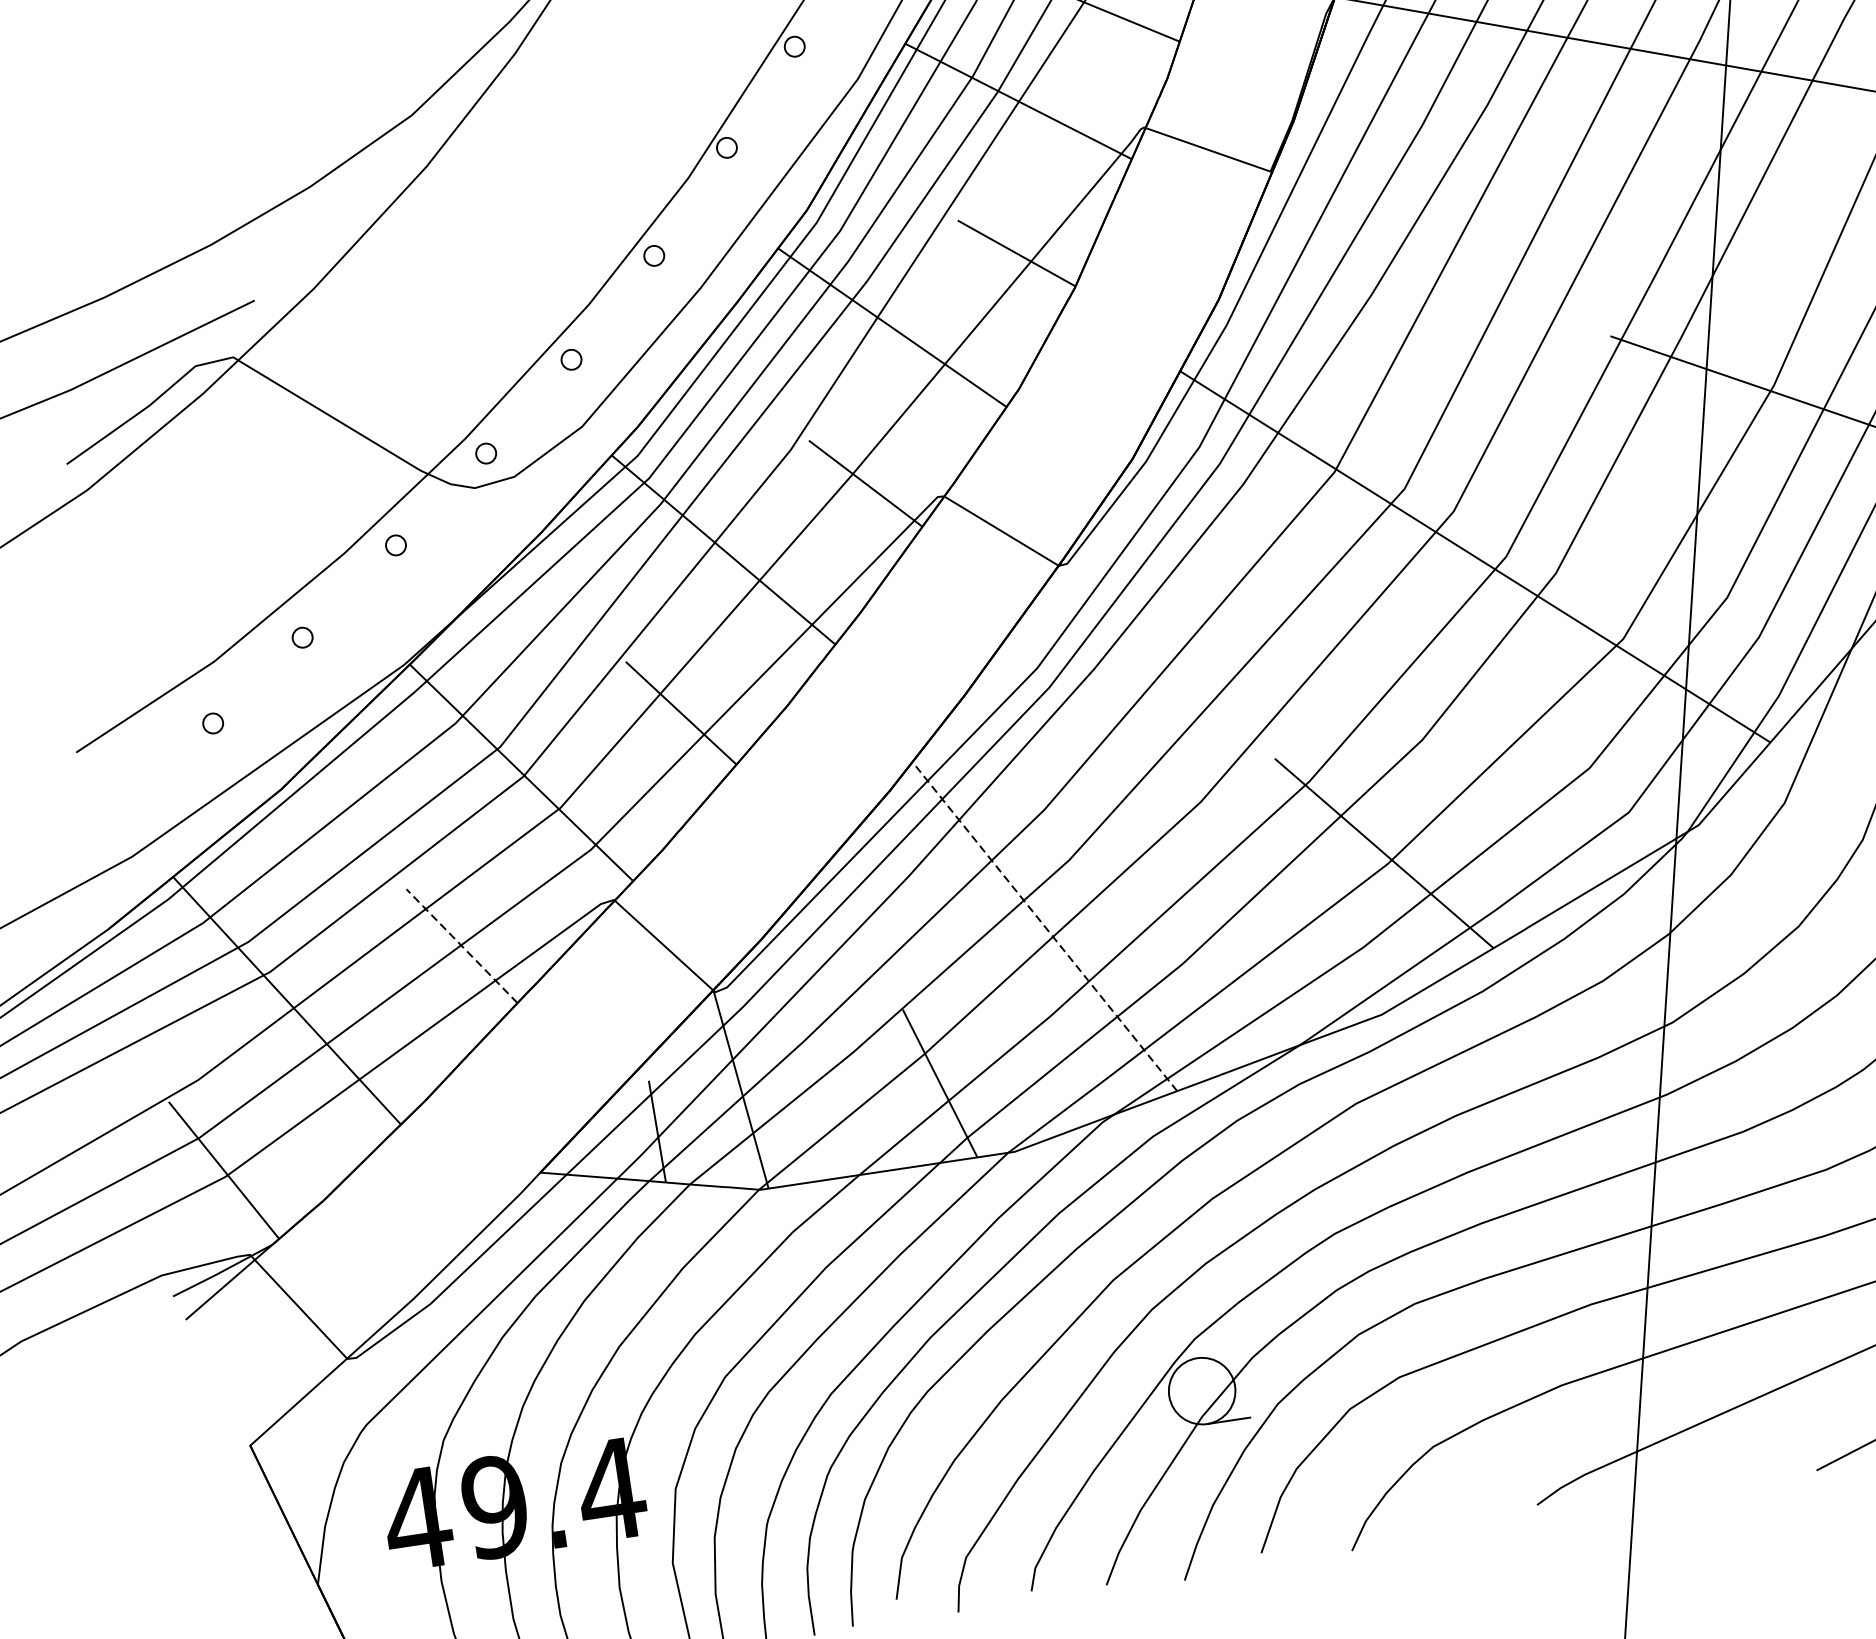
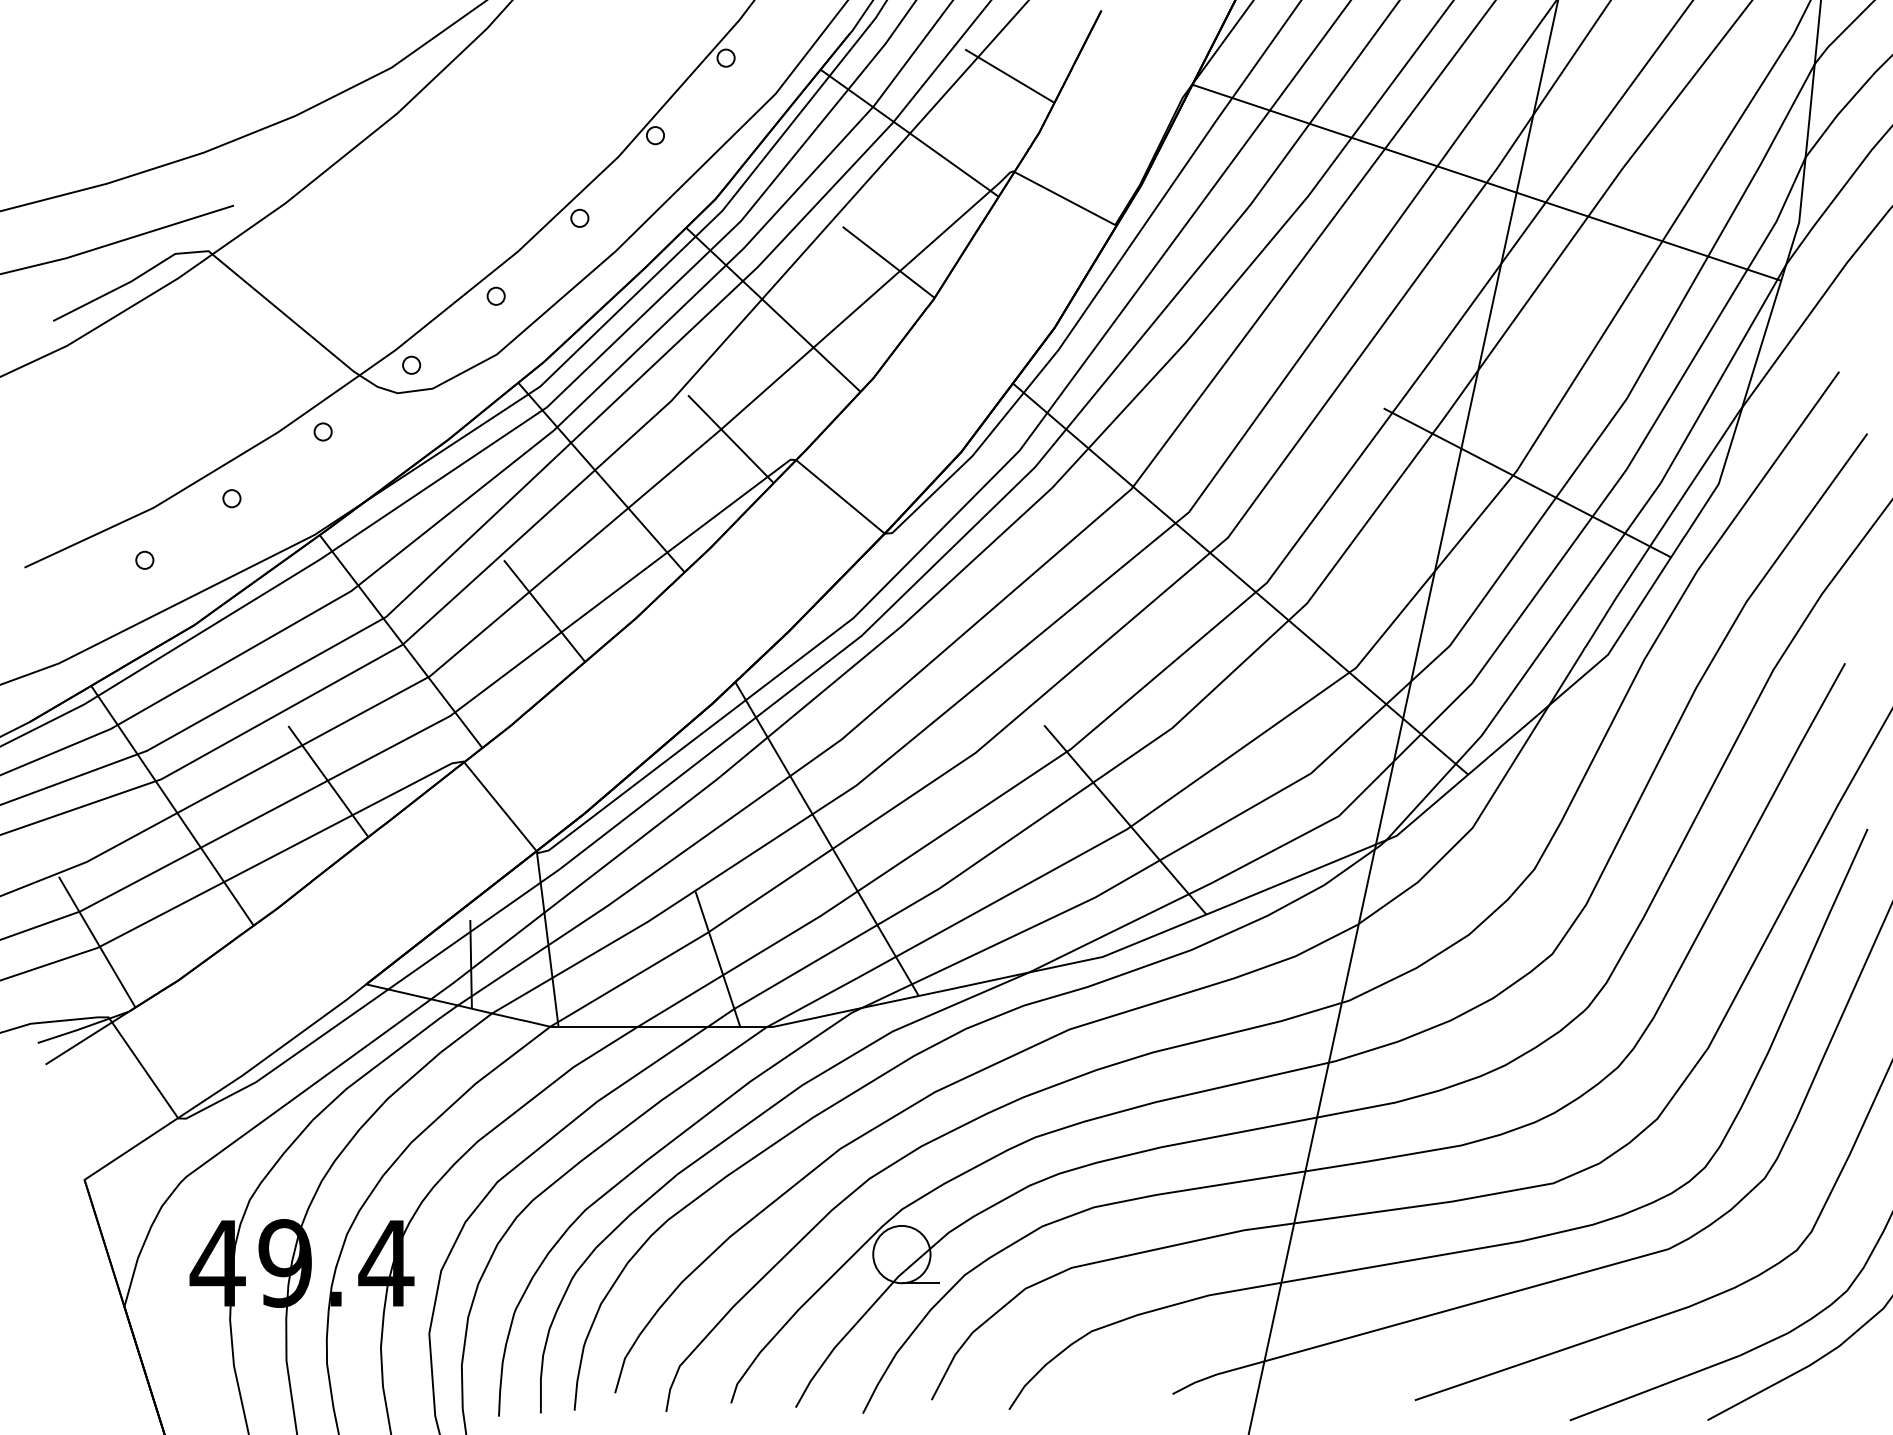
line: (1045, 927) -> (827, 839), dashed -> solid
line: (462, 946) -> (328, 781), dashed -> solid

